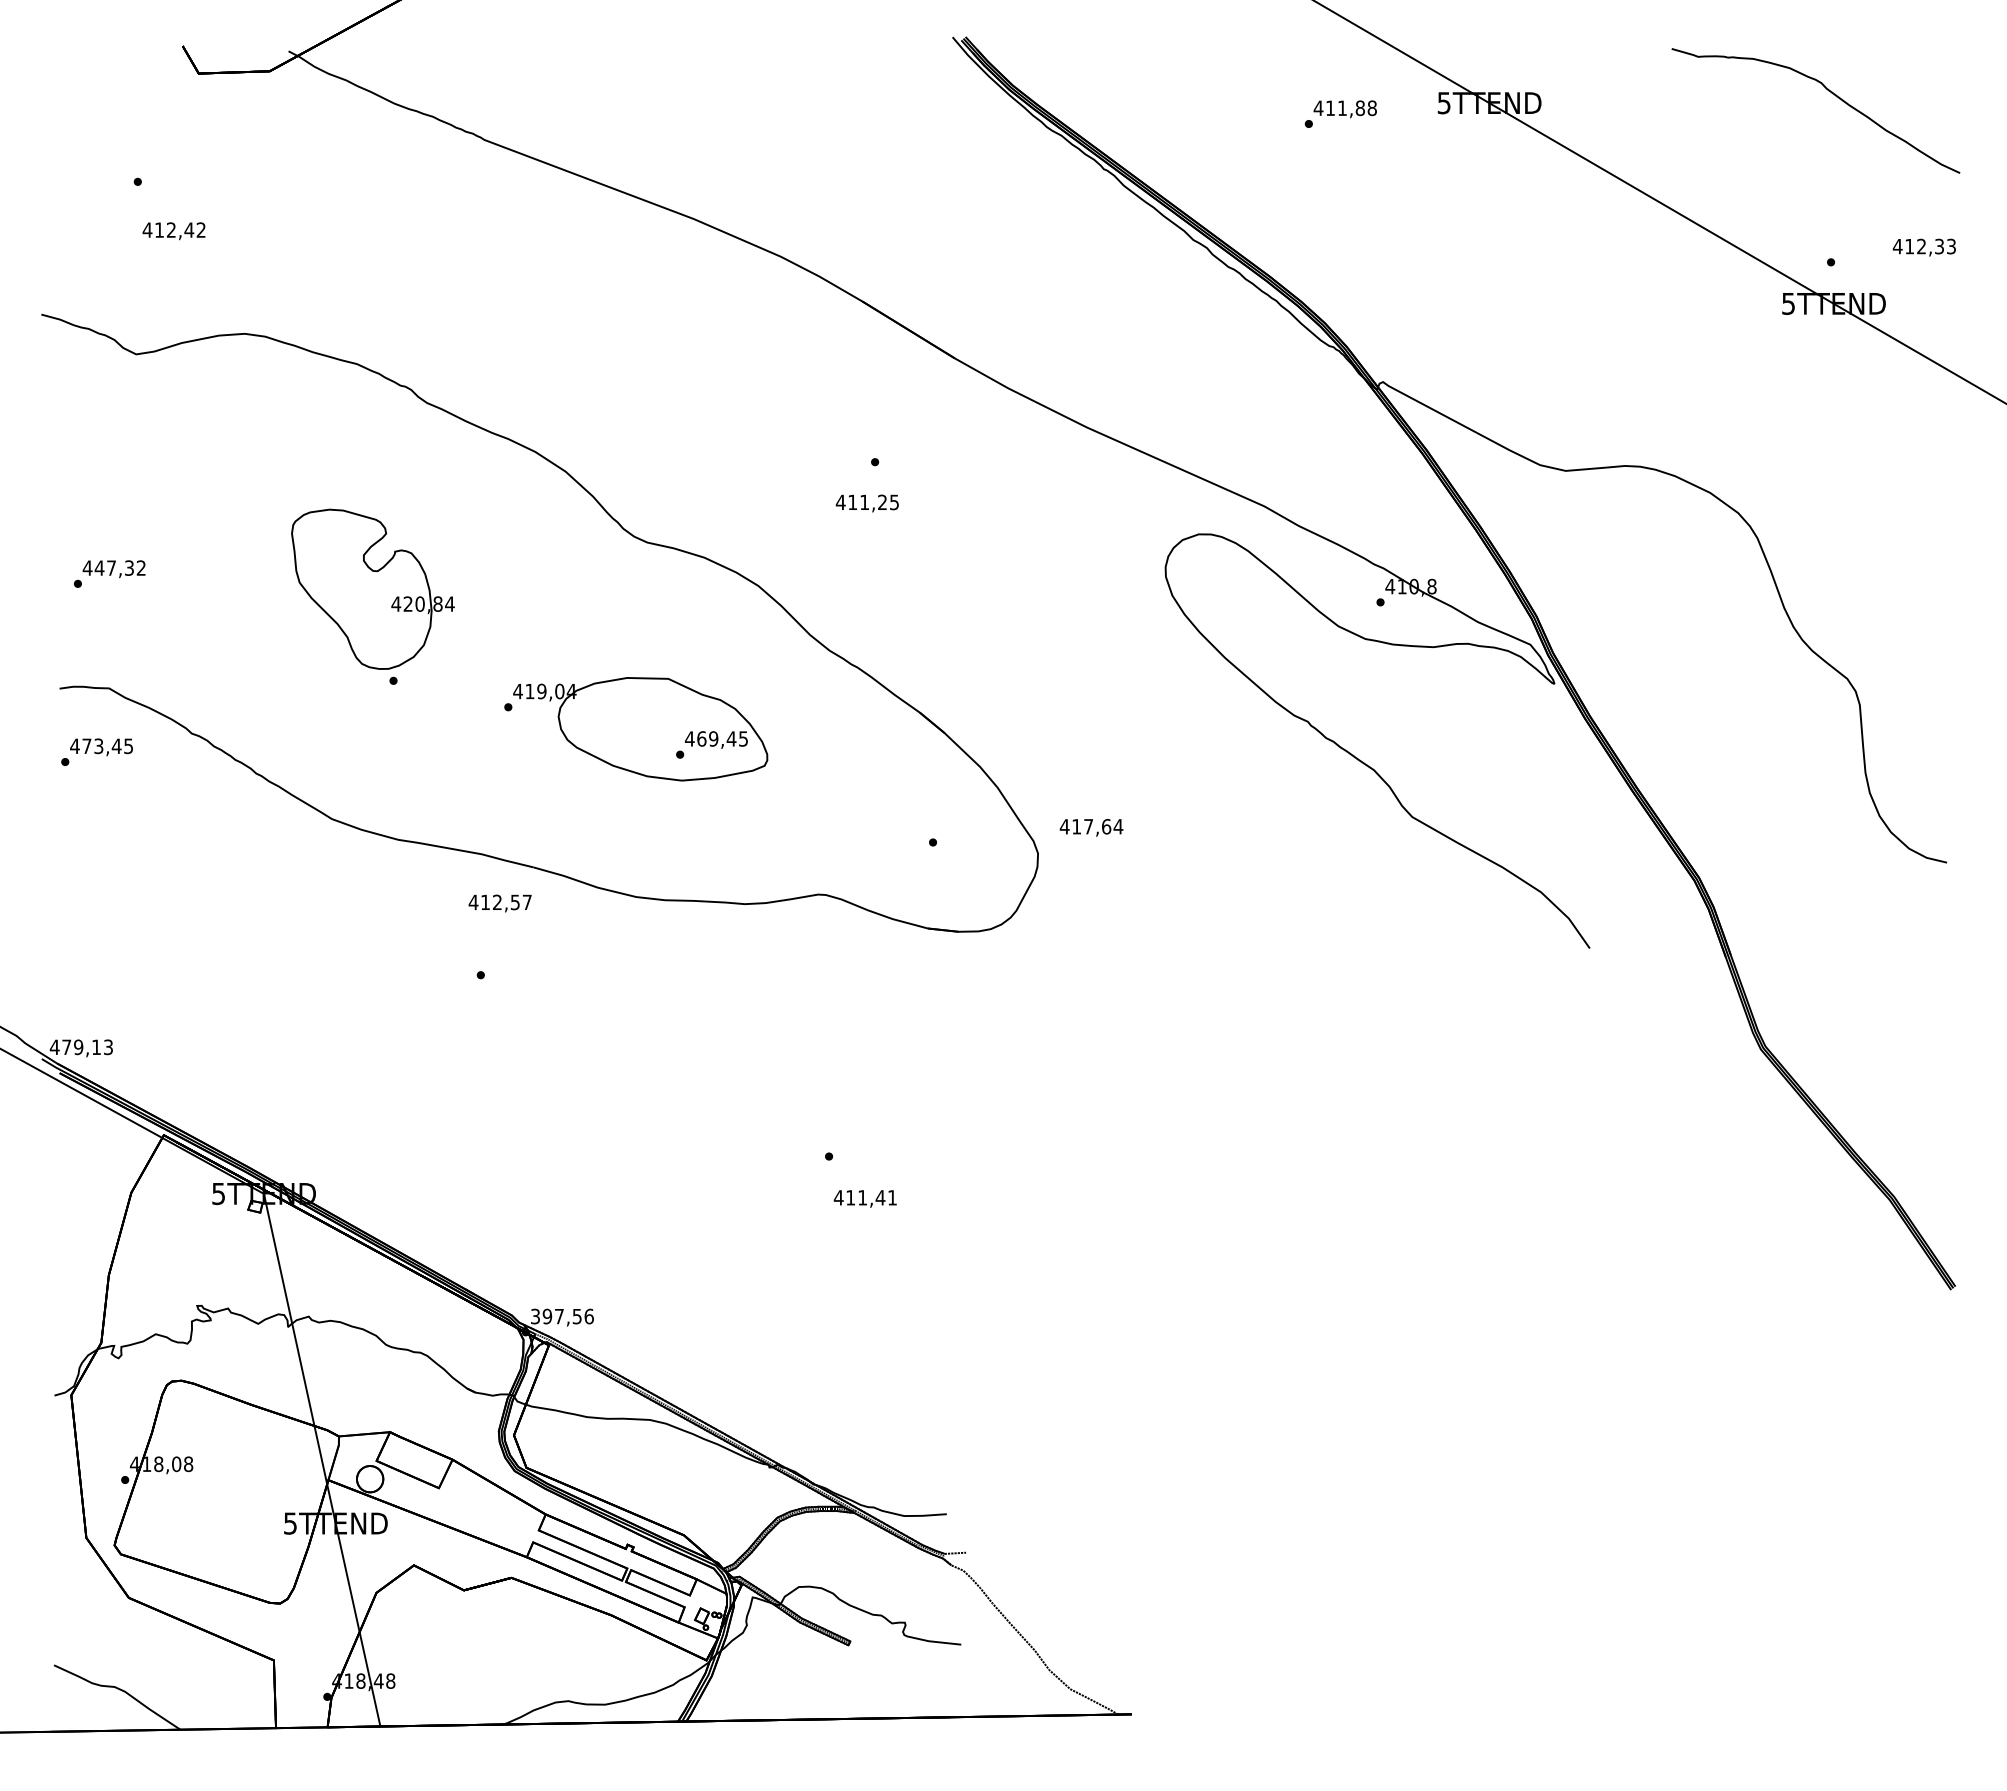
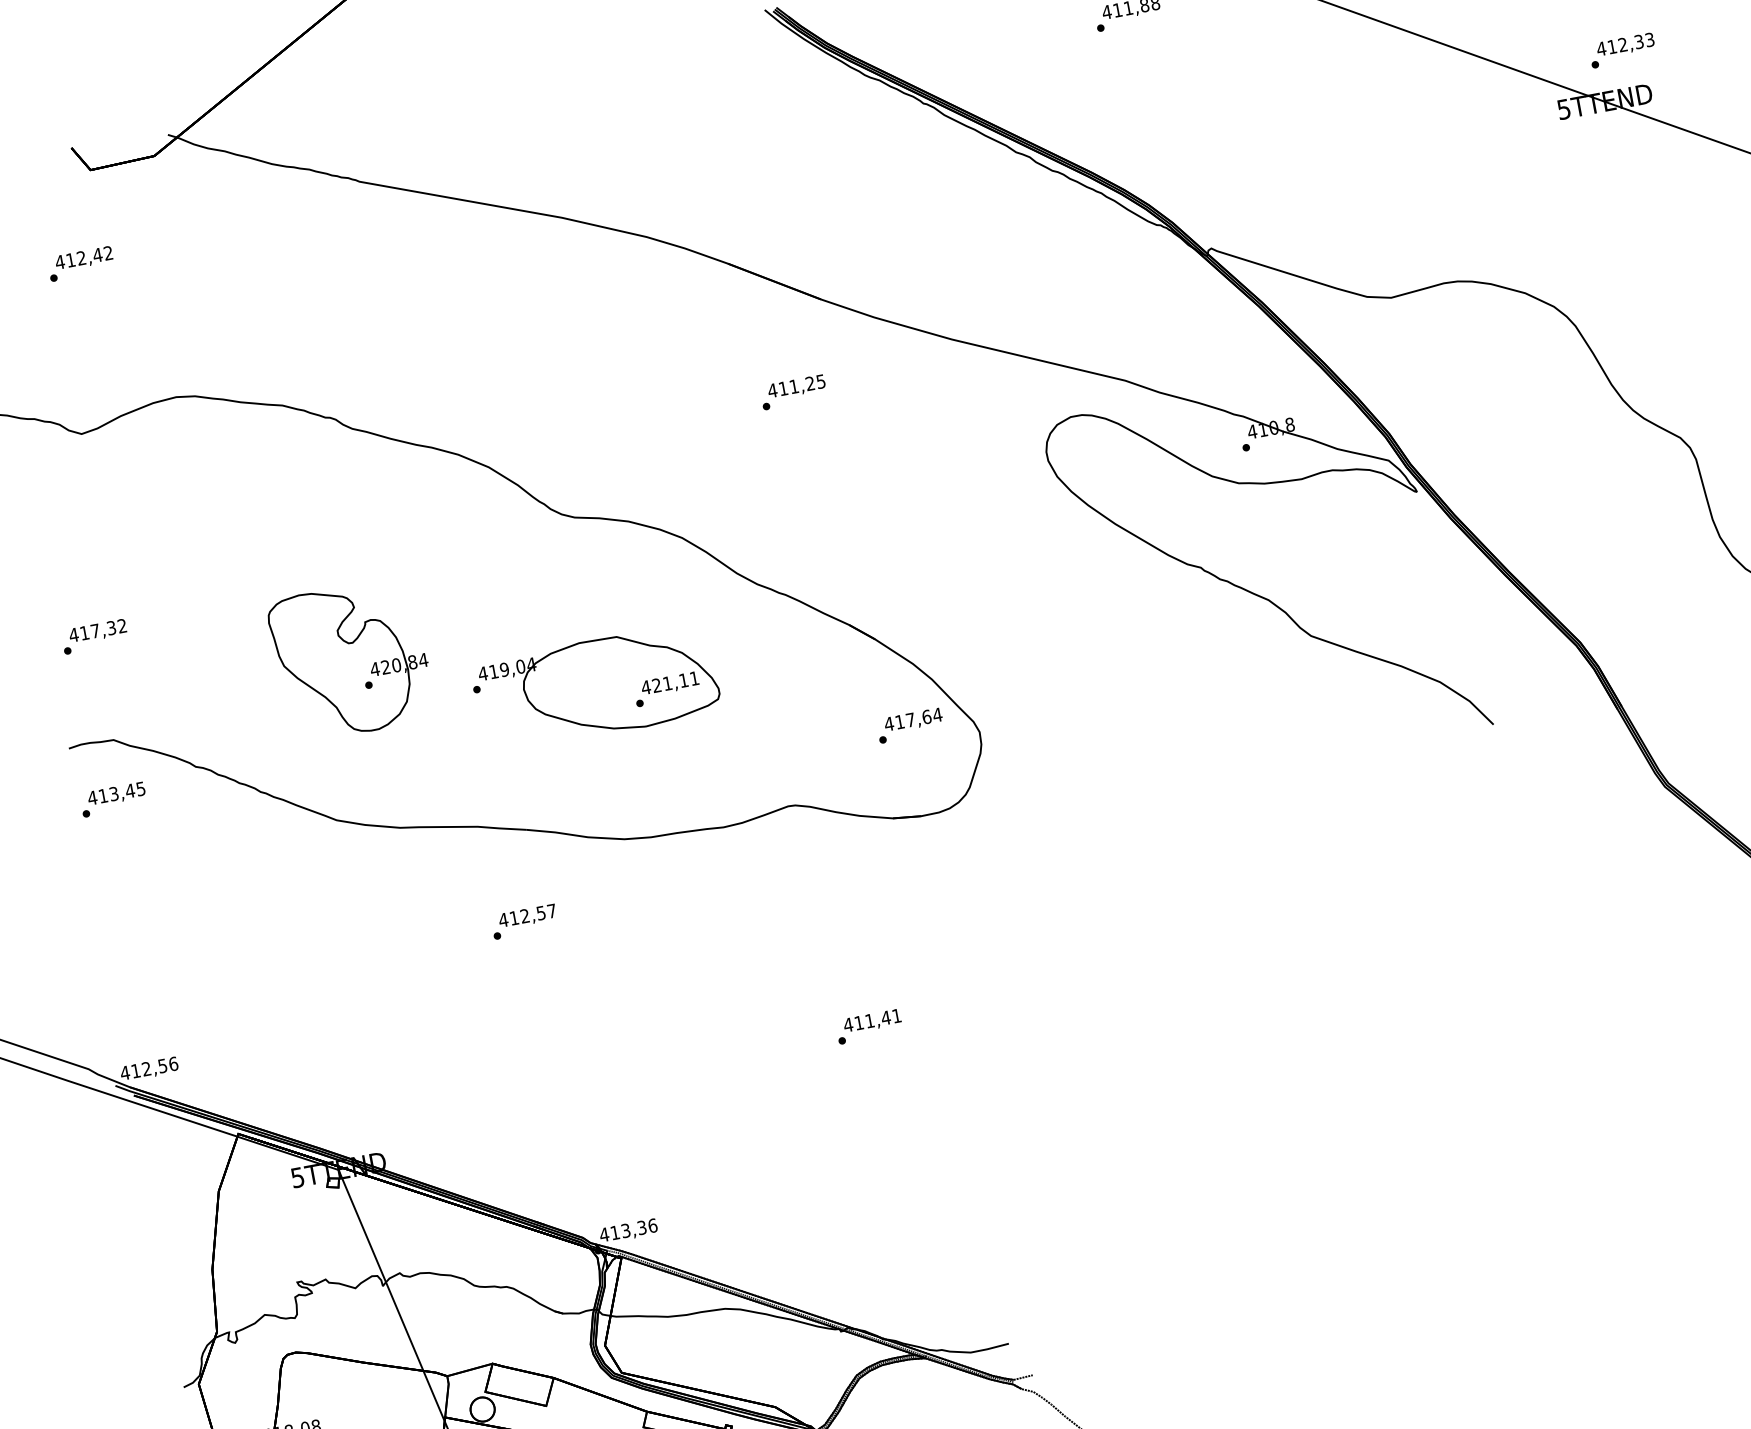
text: (173, 231) -> (83, 259), moved
text: (1923, 247) -> (1624, 45), moved
text: (866, 503) -> (795, 387), moved
text: (99, 567) -> (84, 632), 447,32 -> 417,32
part: (372, 588) -> (350, 659), moved
text: (722, 738) -> (675, 681), 469,45 -> 421,11
text: (86, 745) -> (102, 795), 473,45 -> 413,45
text: (1091, 827) -> (913, 720), moved
text: (499, 903) -> (527, 916), moved
text: (87, 1047) -> (154, 1067), 479,13 -> 412,56
text: (864, 1198) -> (871, 1021), moved
text: (555, 1316) -> (622, 1231), 397,56 -> 413,36

